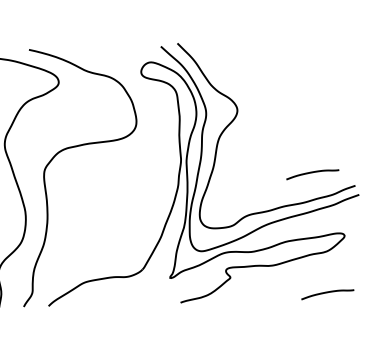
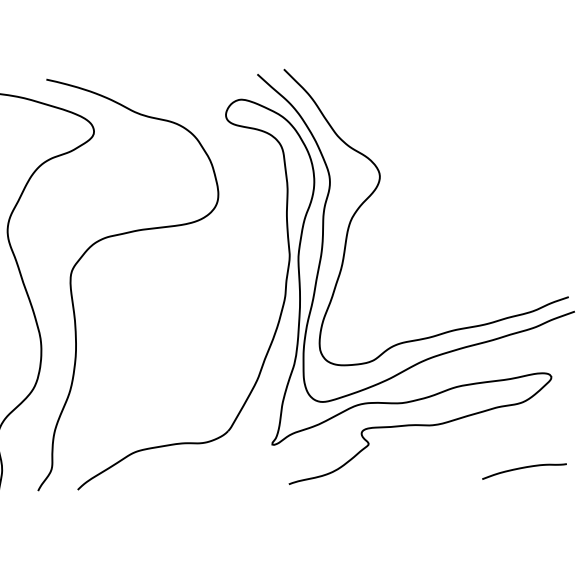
curve: (312, 173) -> (500, 277), removed

